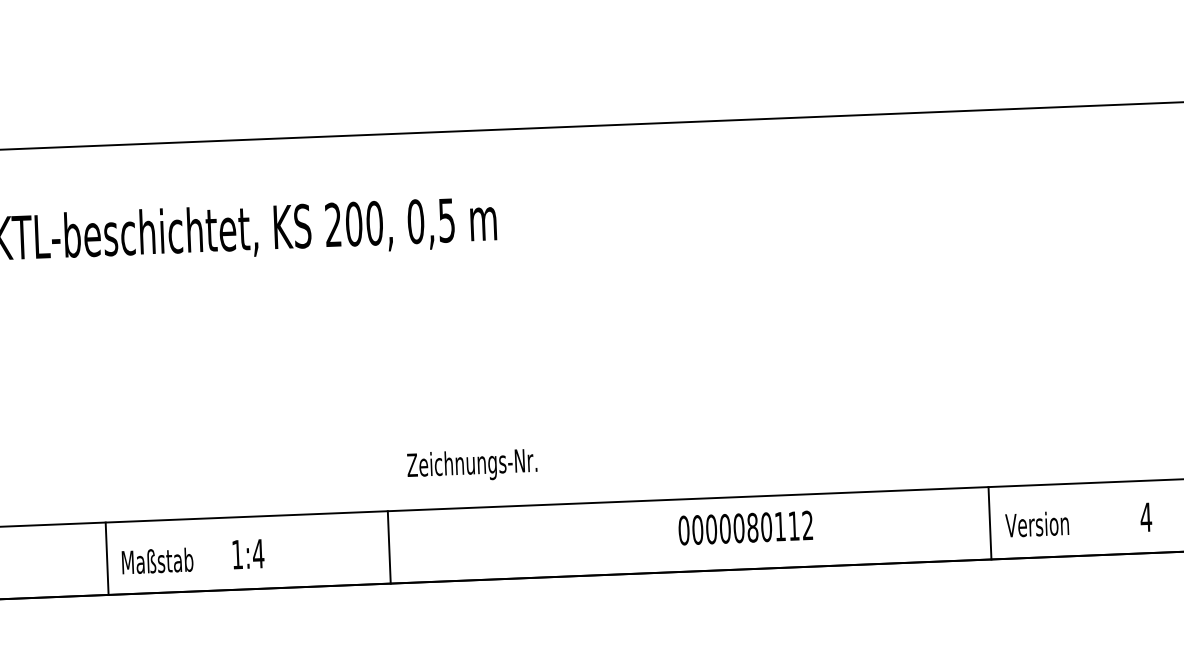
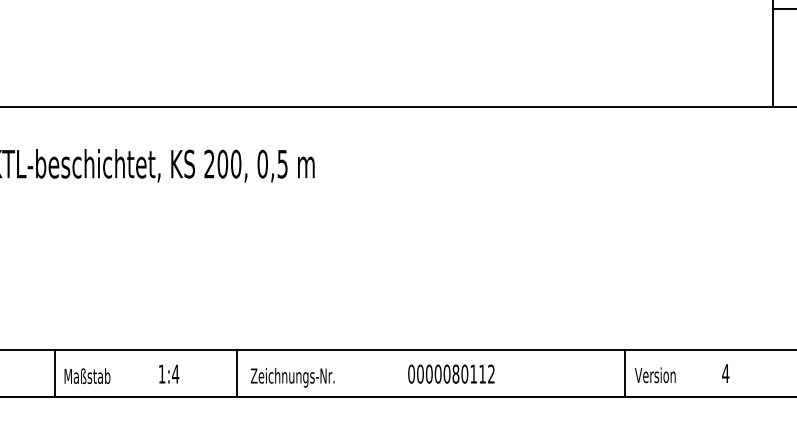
text: (471, 465) -> (292, 377), moved
text: (745, 527) -> (451, 373), moved
text: (248, 553) -> (169, 373), moved

